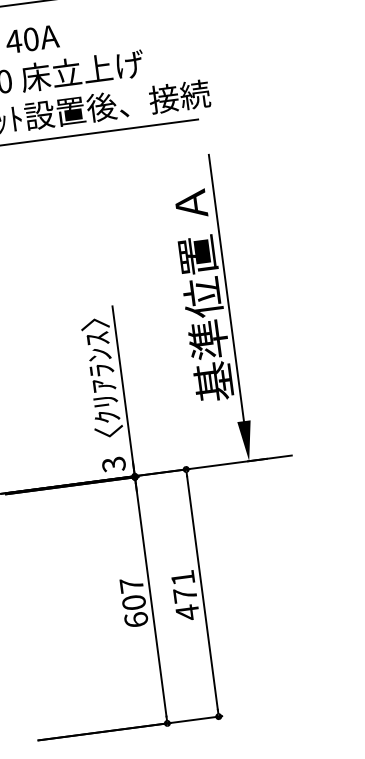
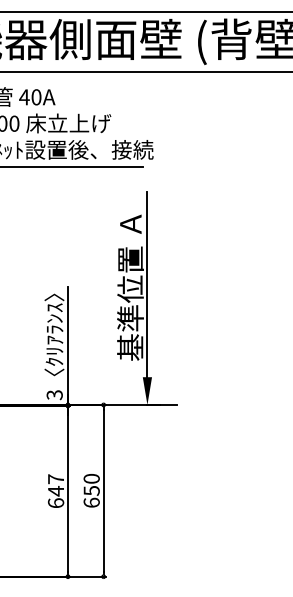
text: (184, 594) -> (91, 490), 471 -> 650
text: (134, 602) -> (56, 491), 607 -> 647

